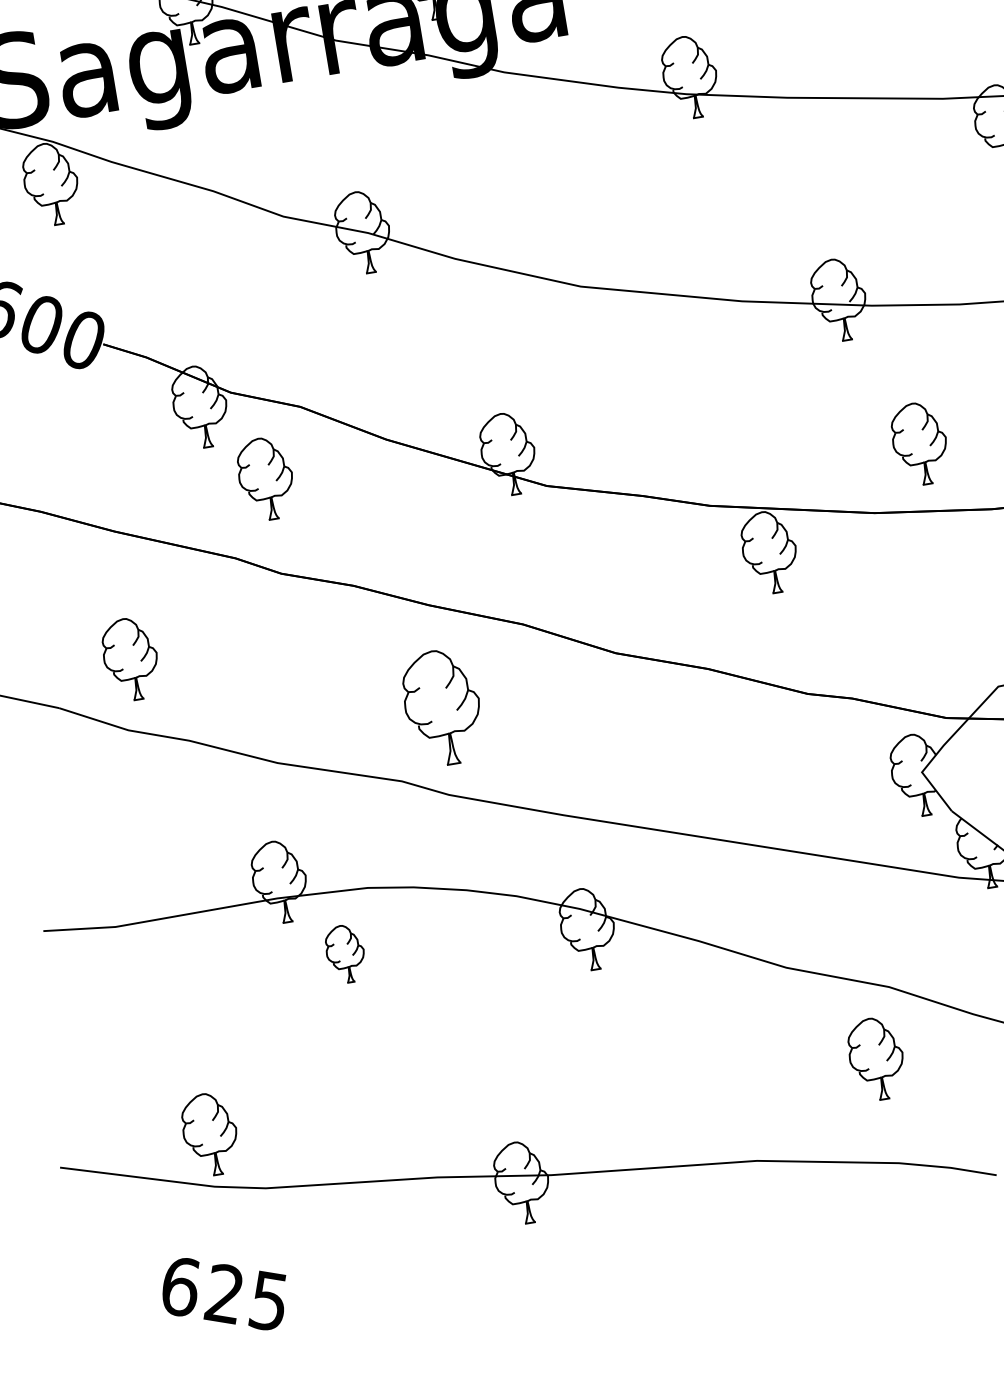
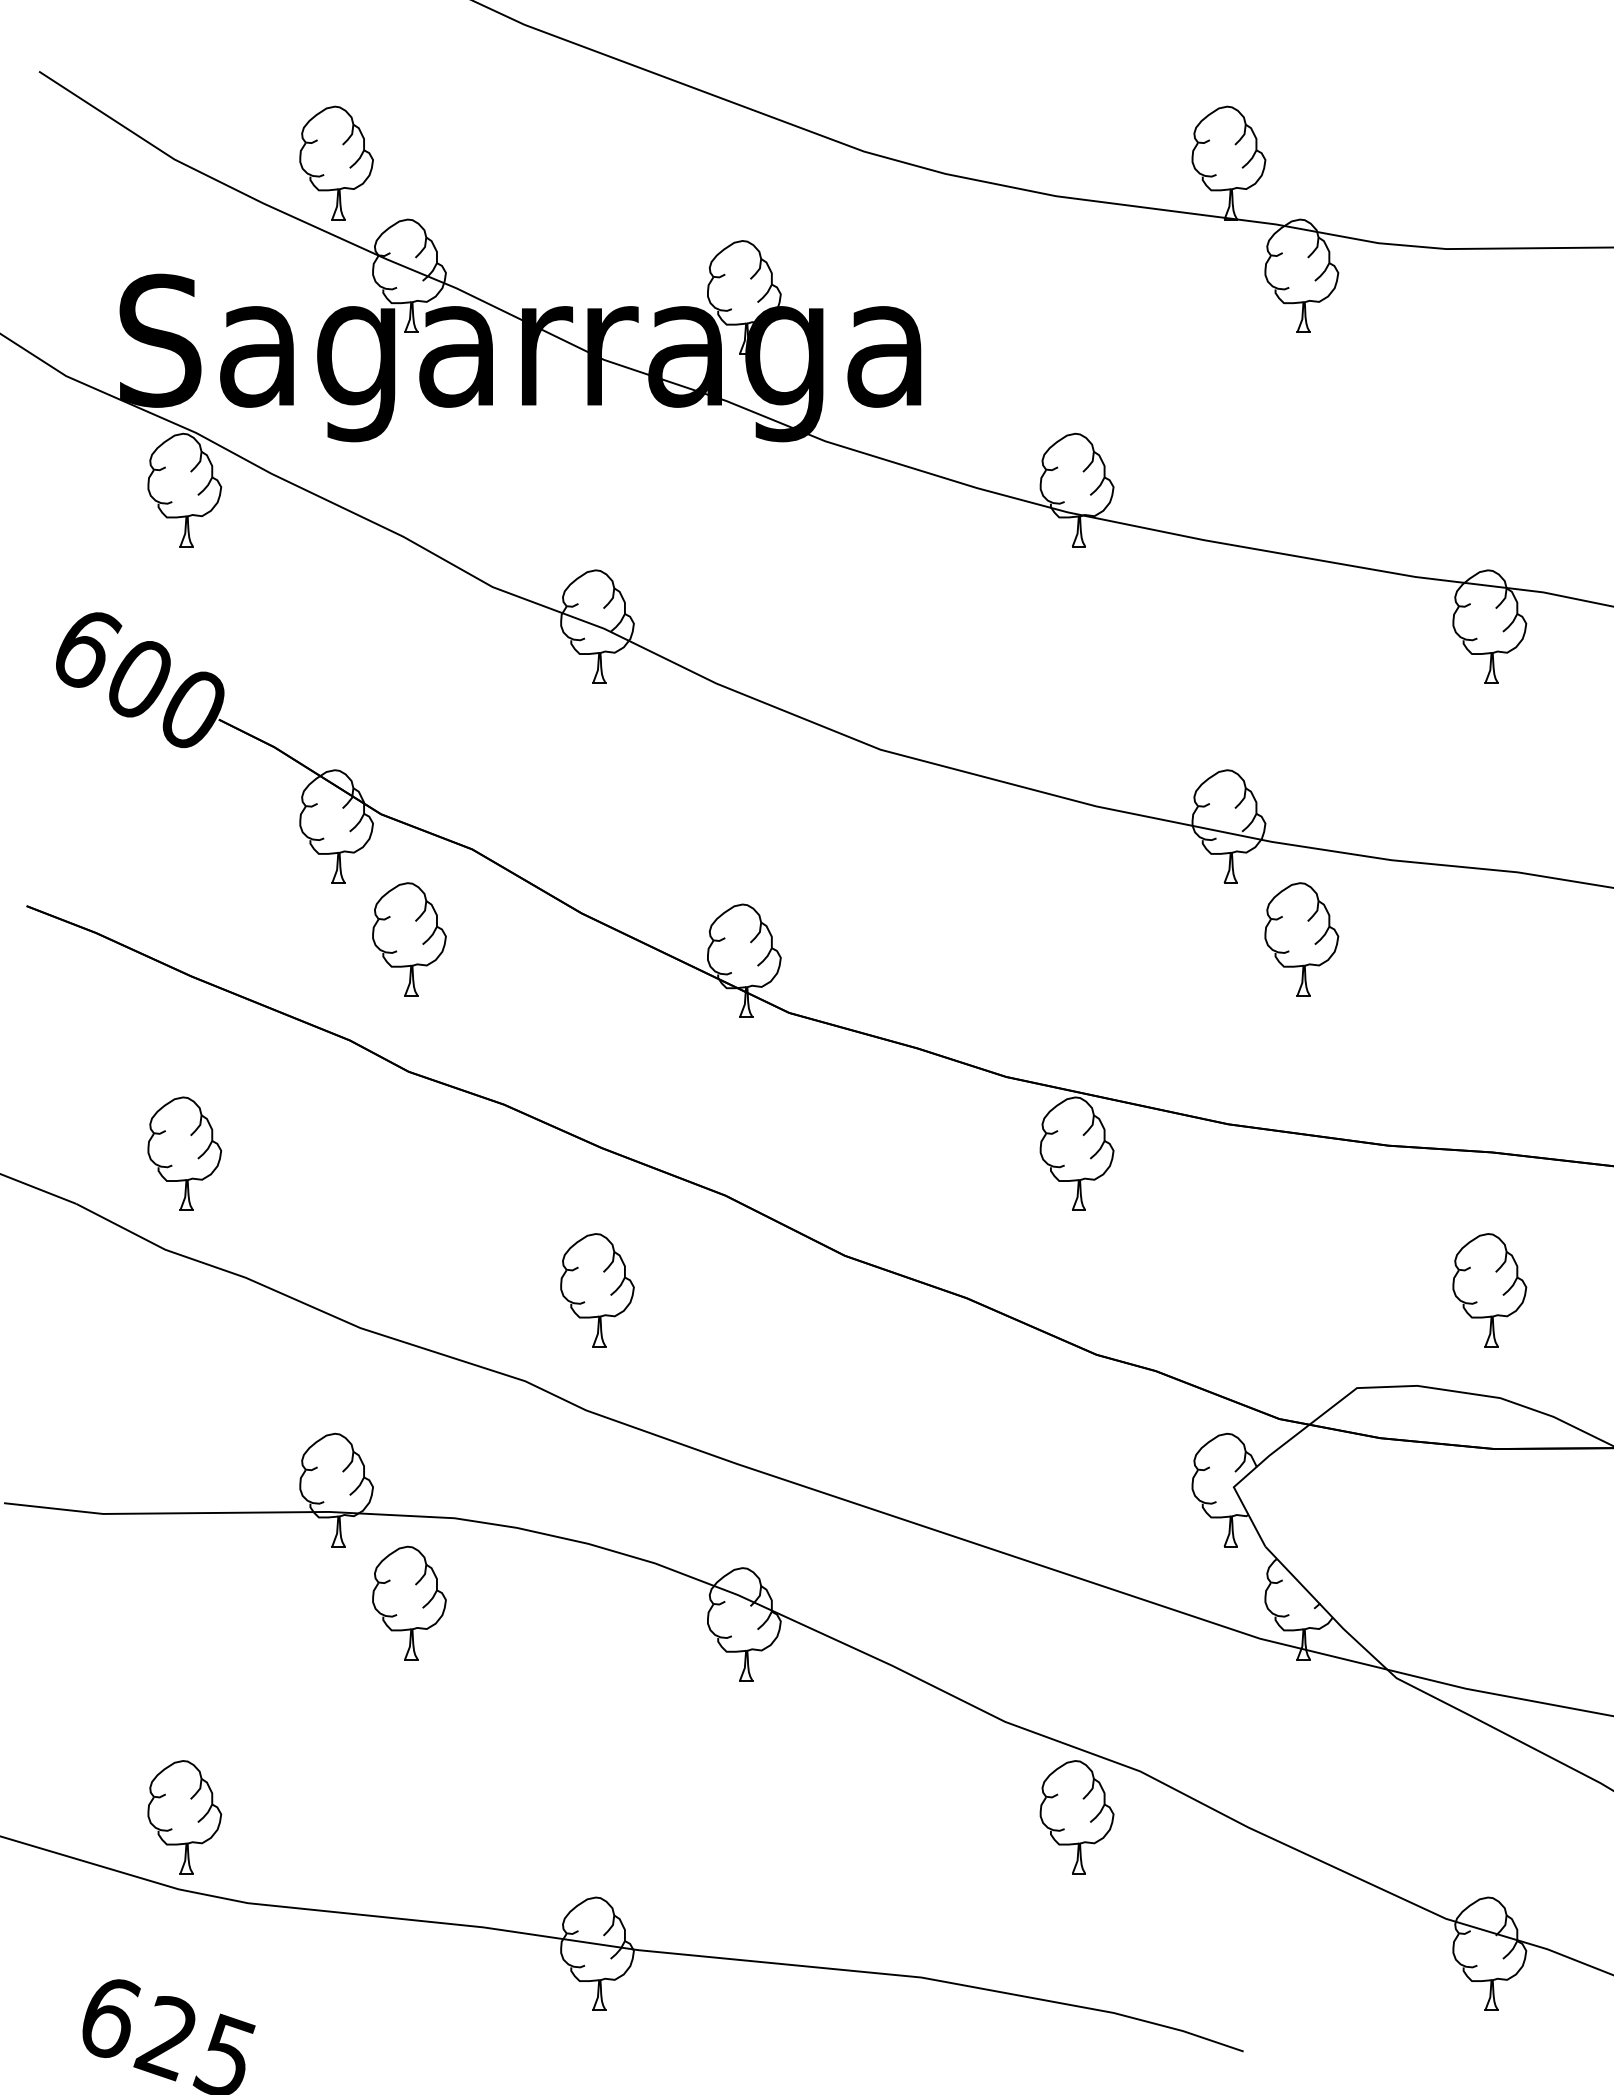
part: (919, 443) -> (1301, 939), moved
part: (442, 707) -> (597, 1290), size x0.71
part: (345, 953) -> (409, 1602), size x1.43
part: (876, 1059) -> (1076, 1817), moved

